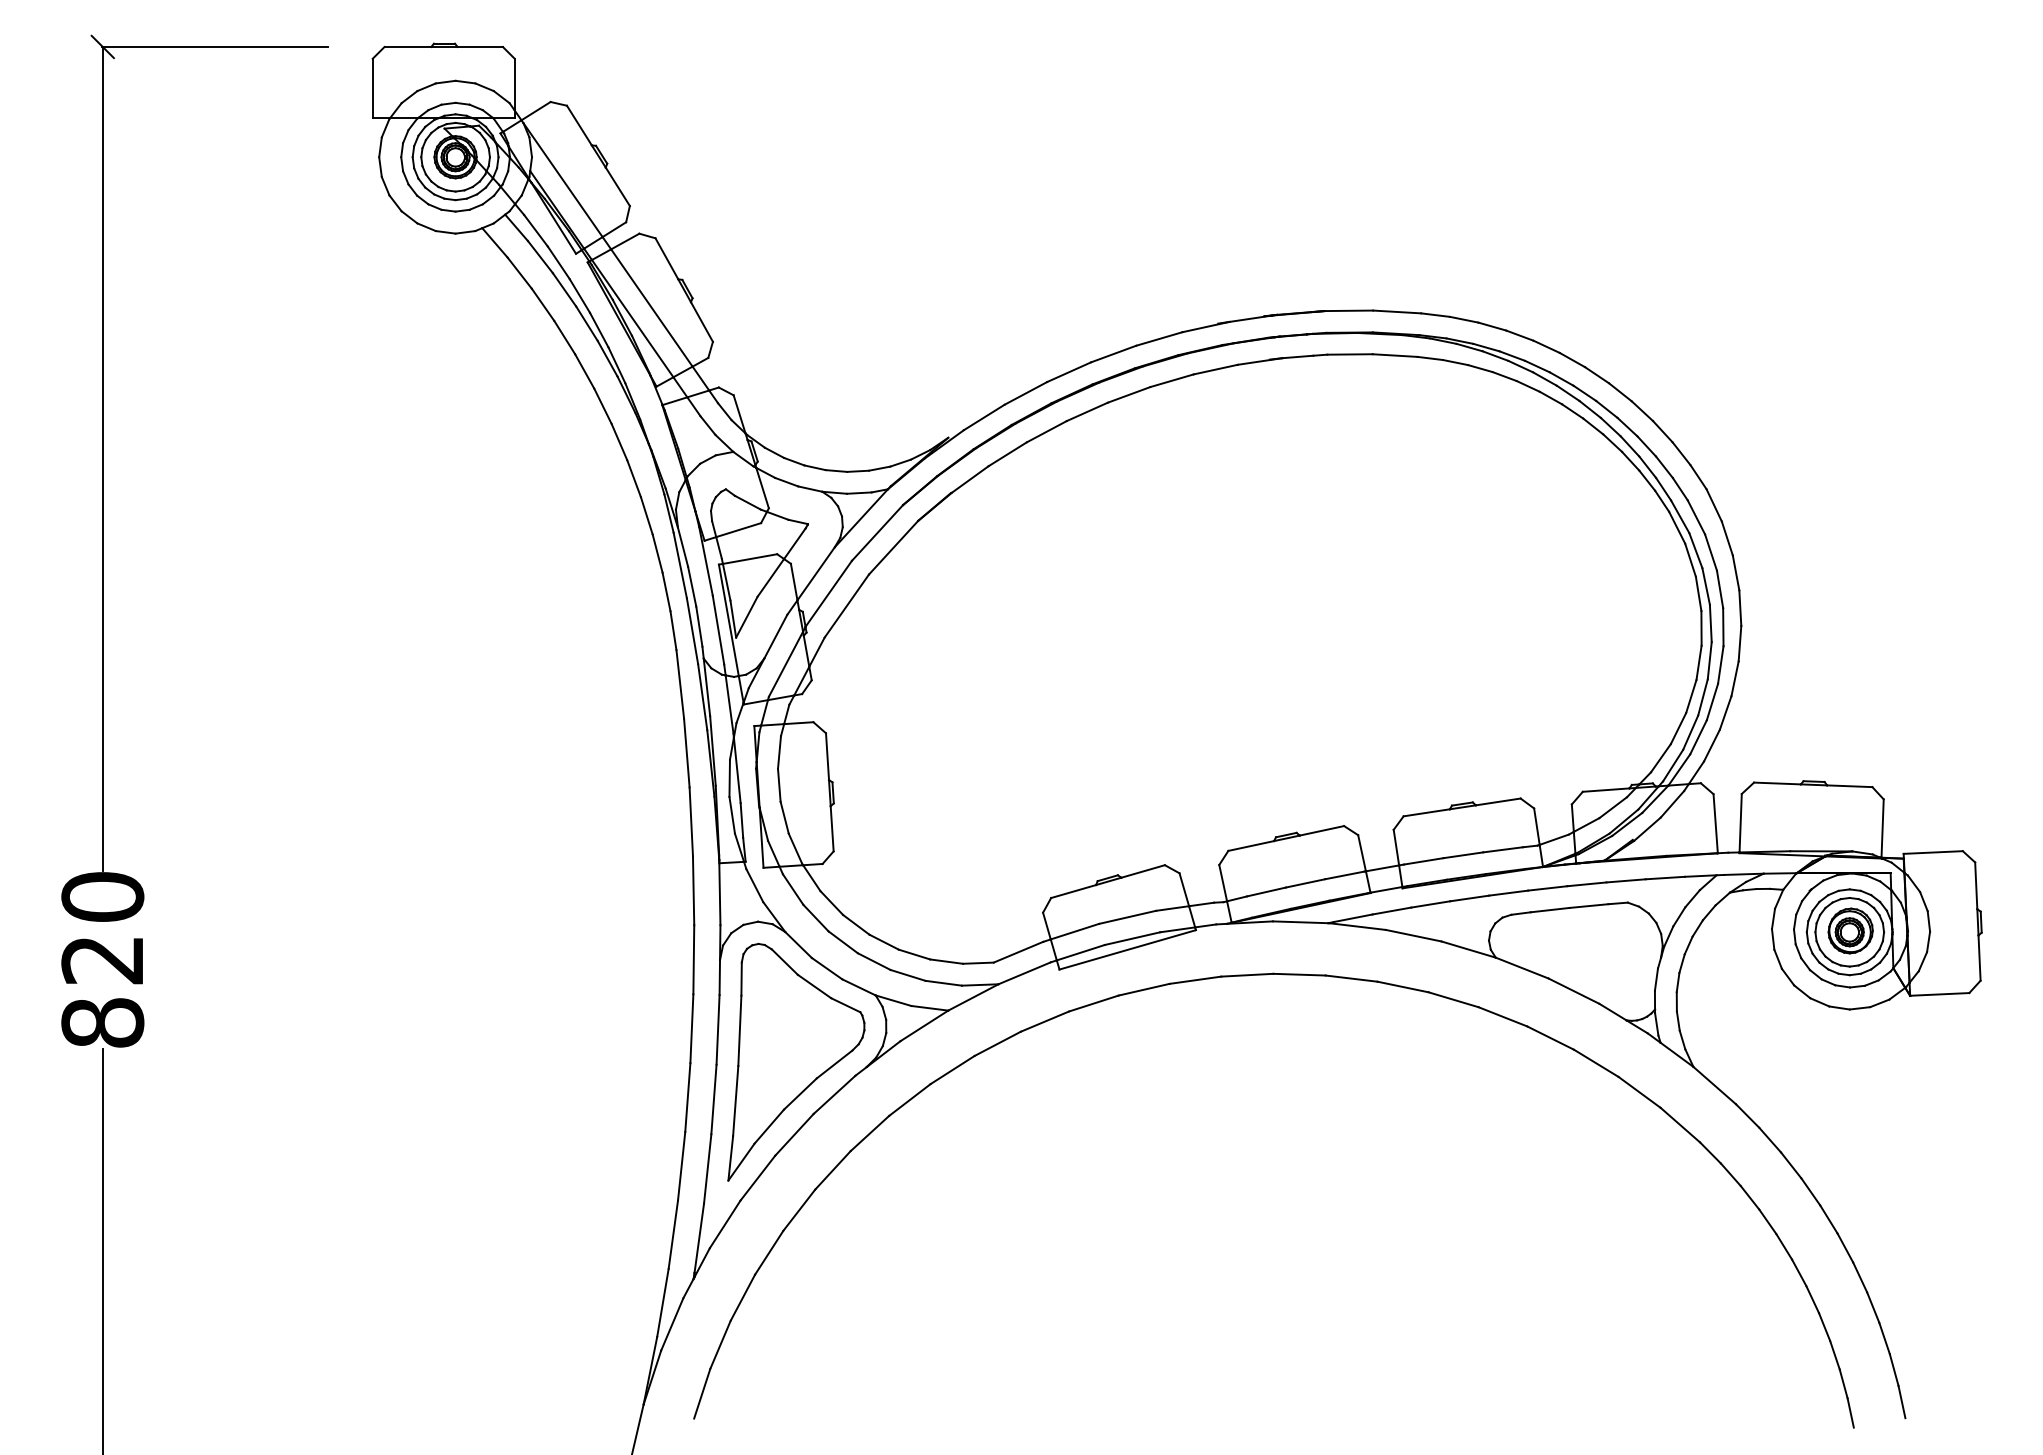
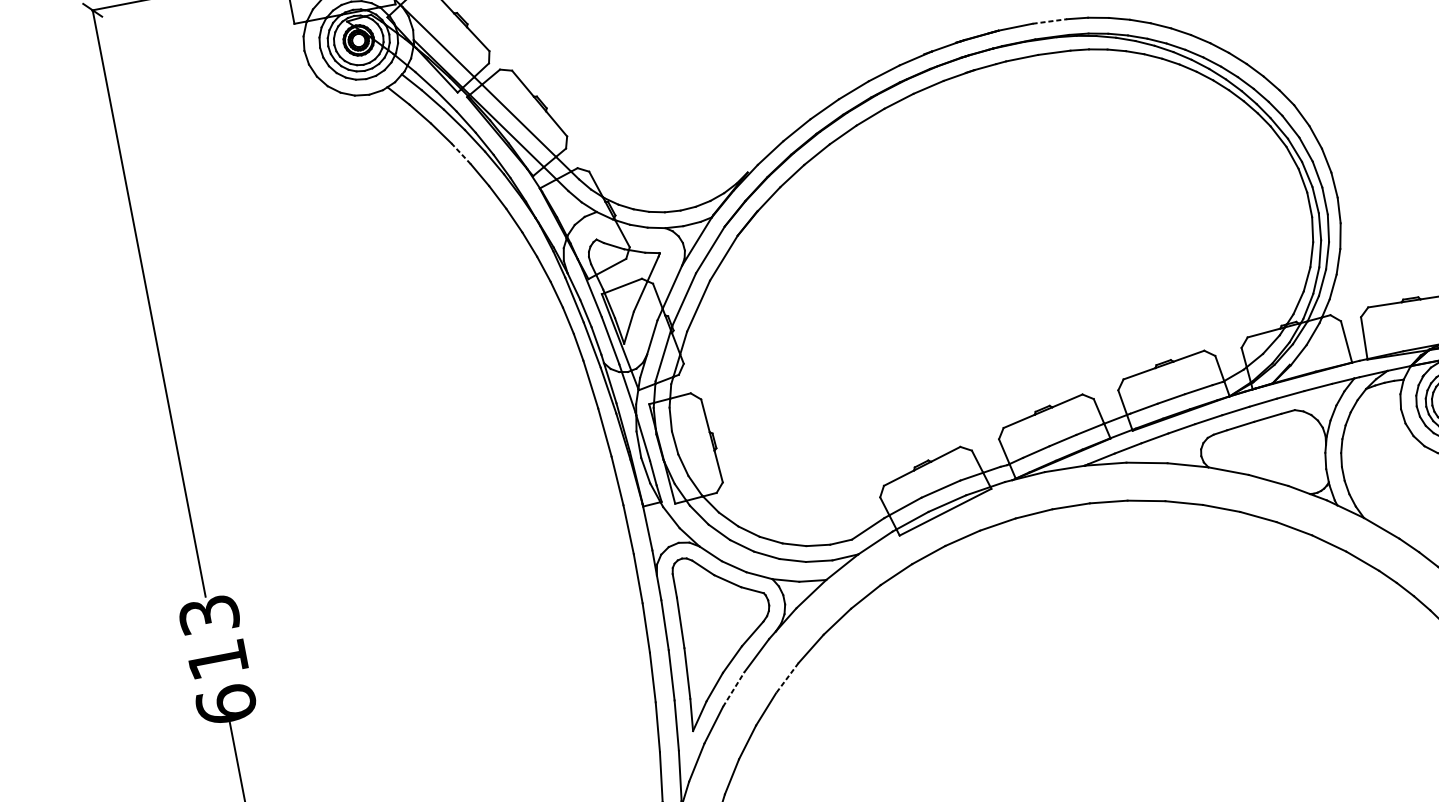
line: (1397, 312) -> (1050, 21), solid -> dashed
line: (564, 337) -> (460, 153), solid -> dashed
text: (102, 959) -> (217, 659), 820 -> 613
line: (869, 1133) -> (786, 678), solid -> dashed
line: (794, 1134) -> (733, 689), solid -> dashed

